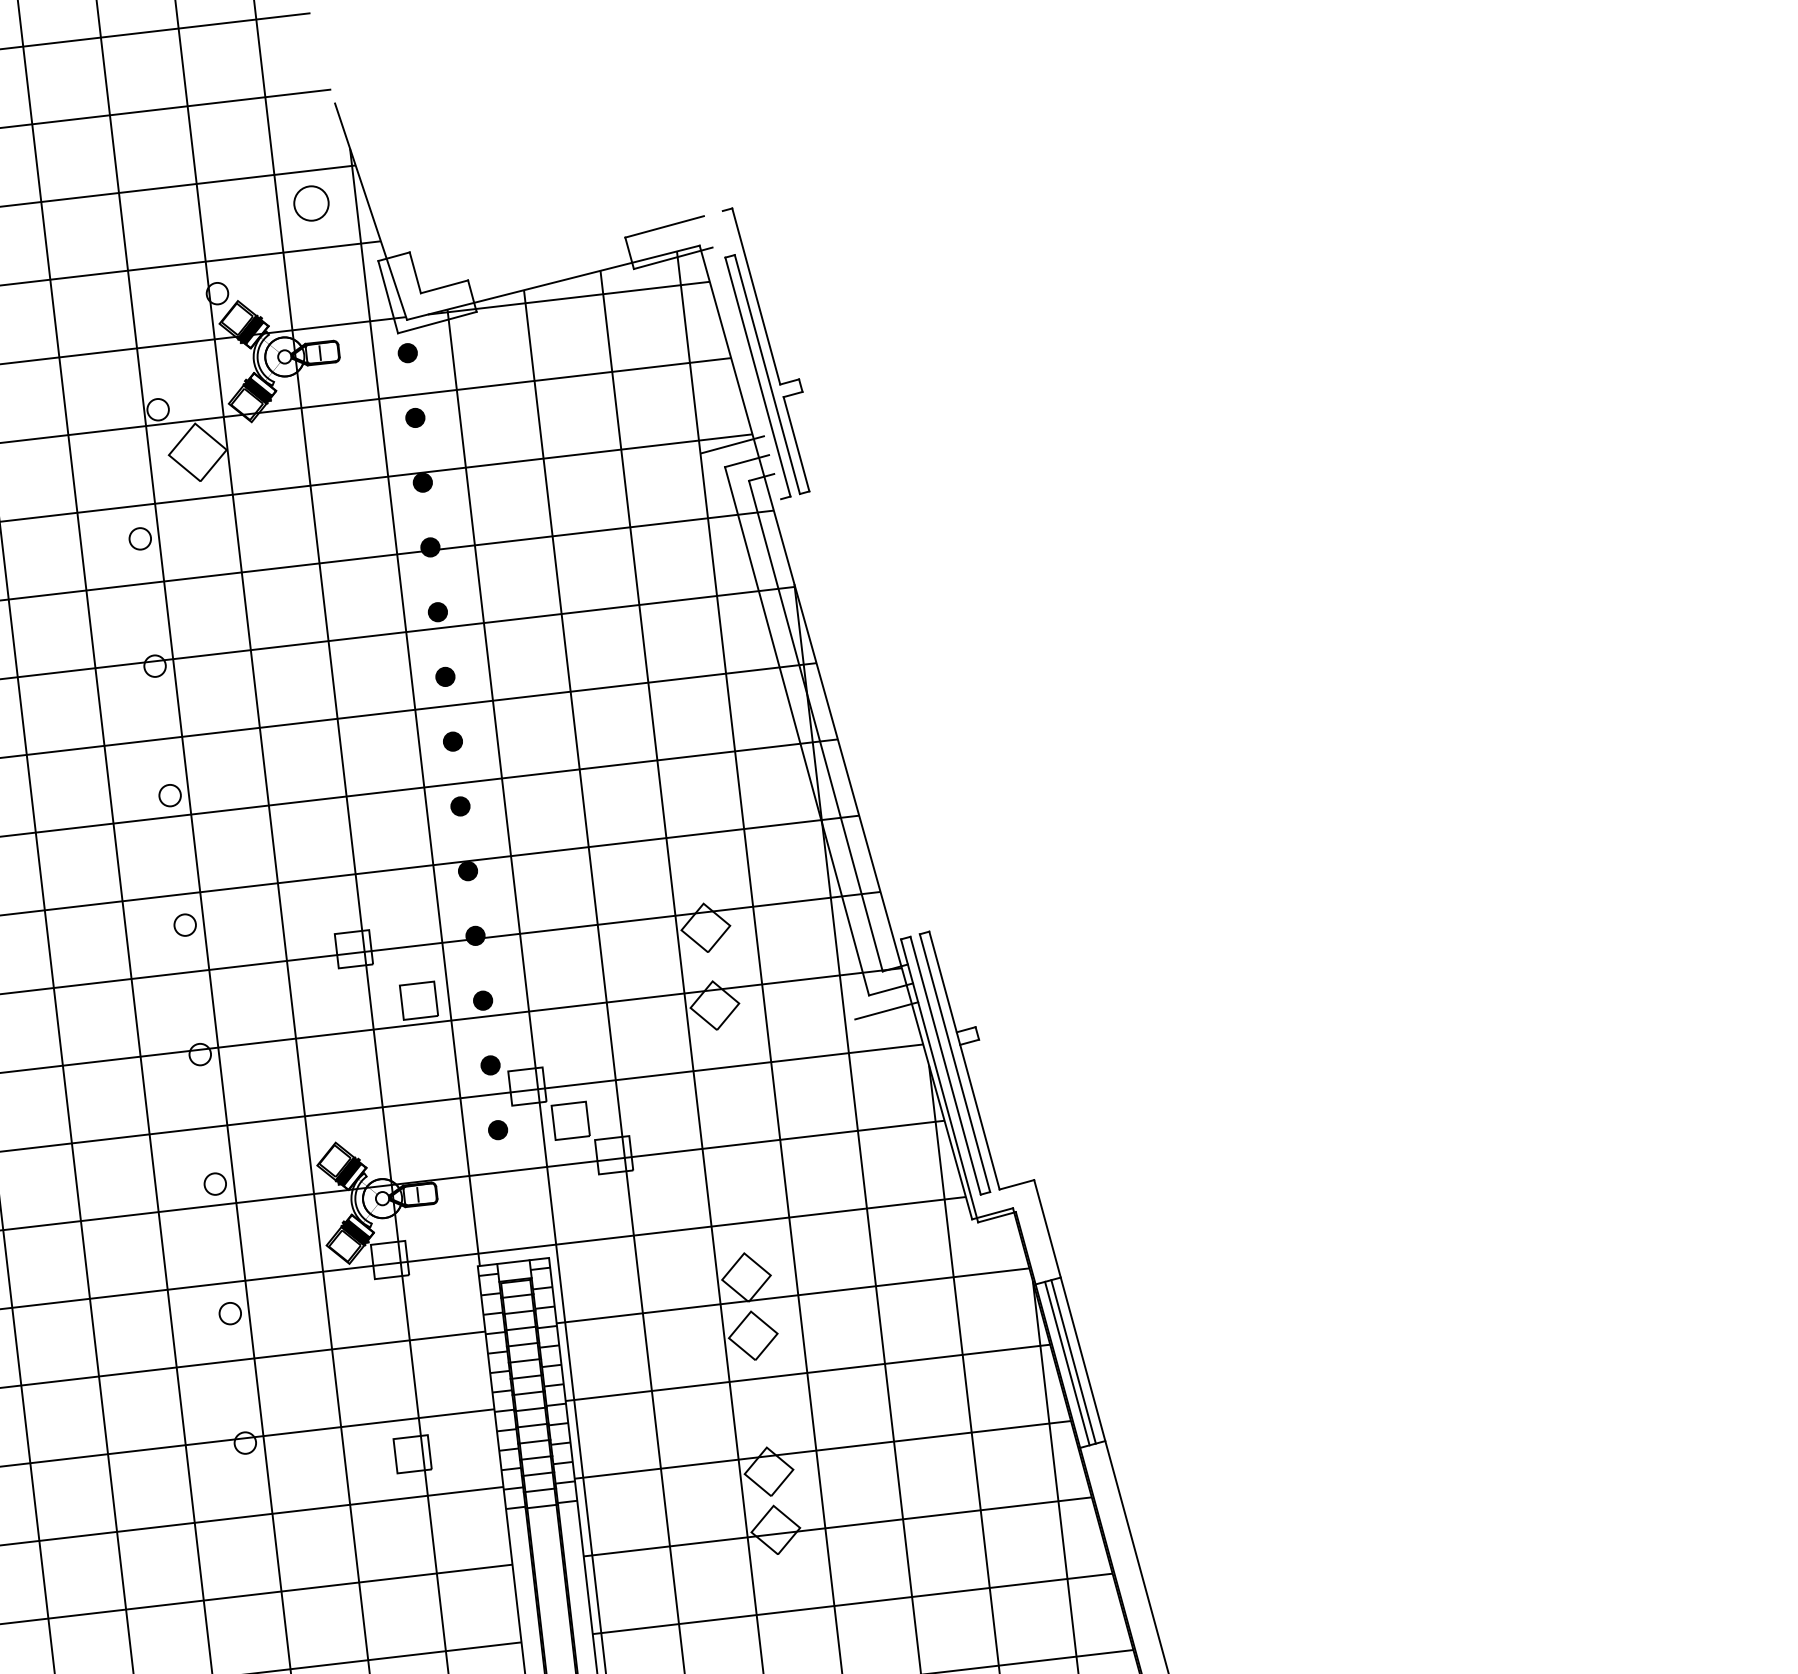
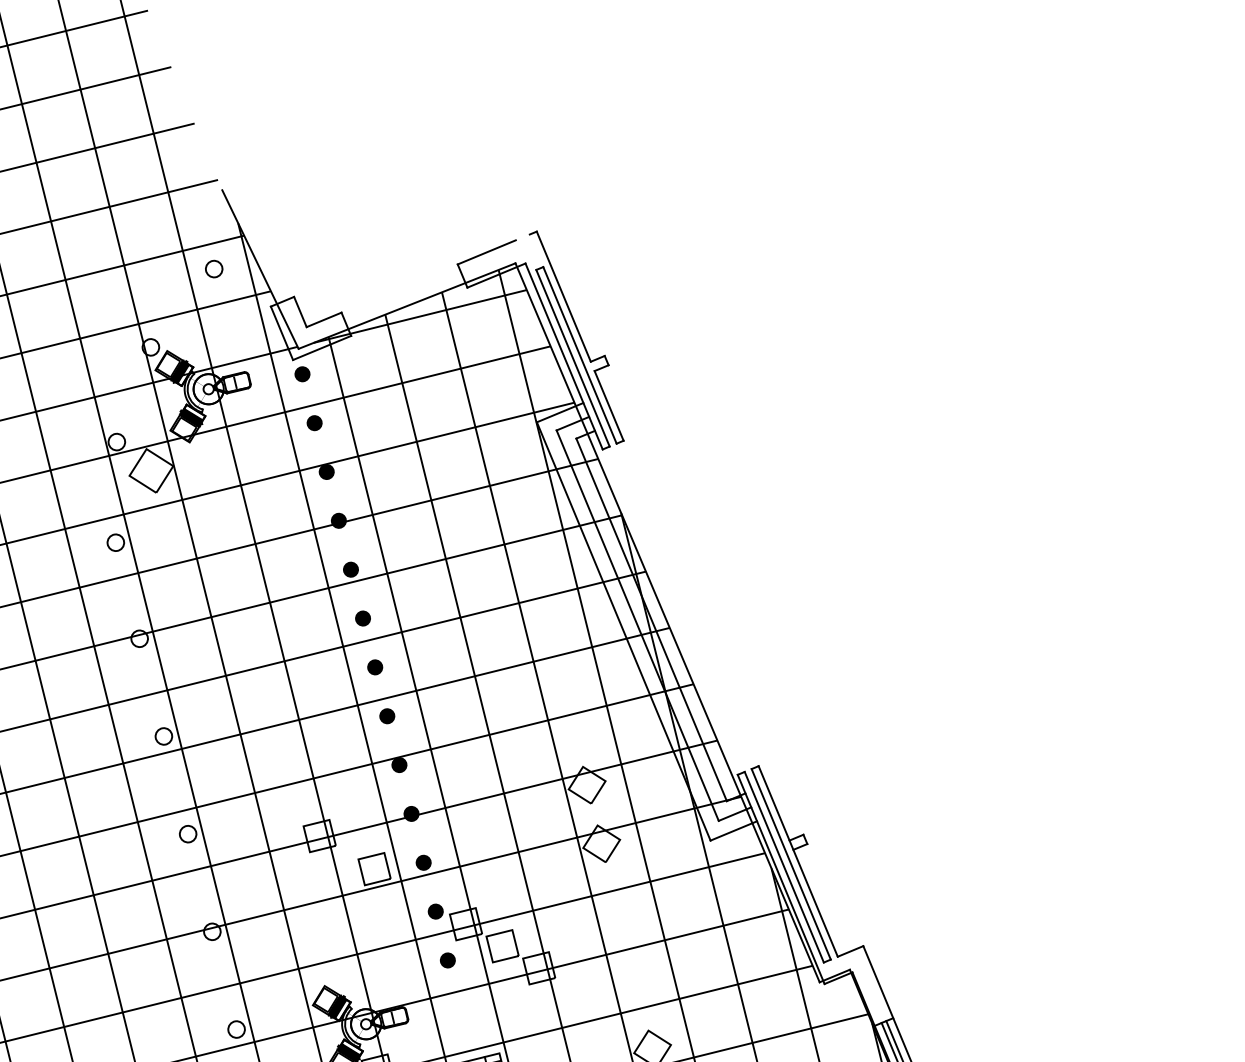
circle: (311, 203) -> (214, 269), size x0.62
line: (746, 373) -> (563, 356), added
line: (778, 736) -> (624, 631), added

